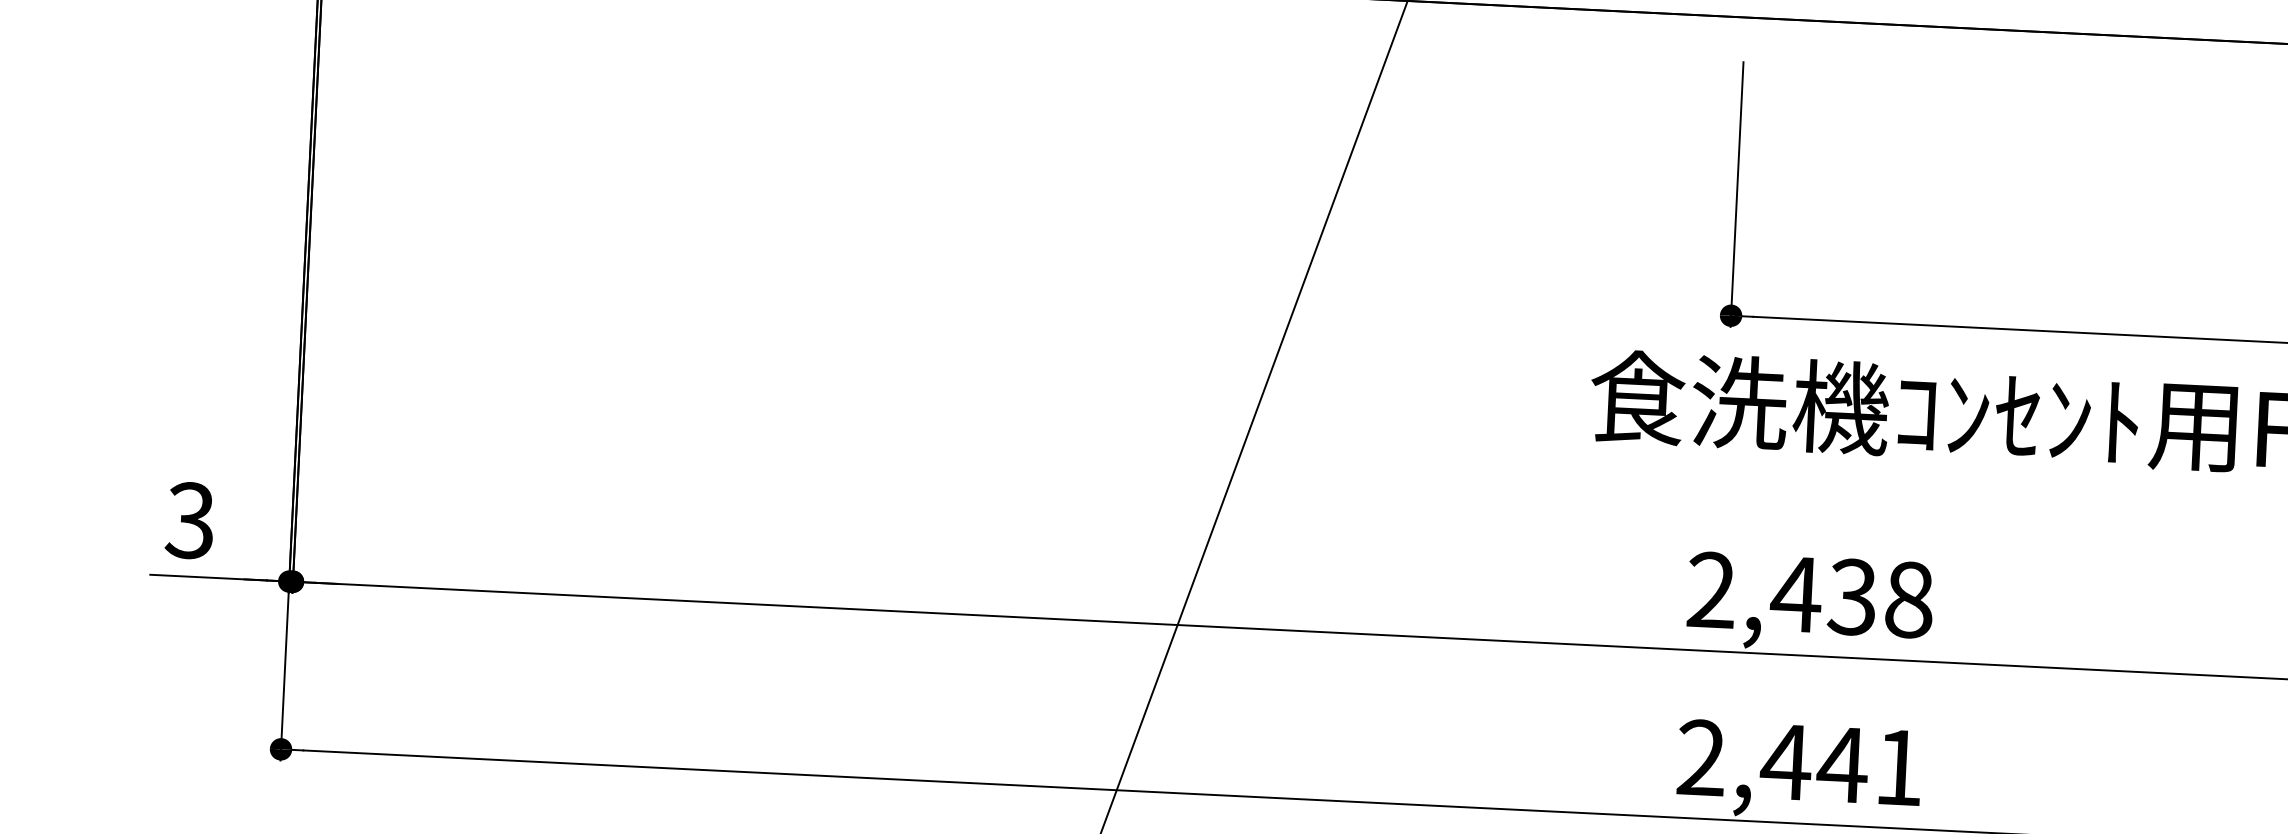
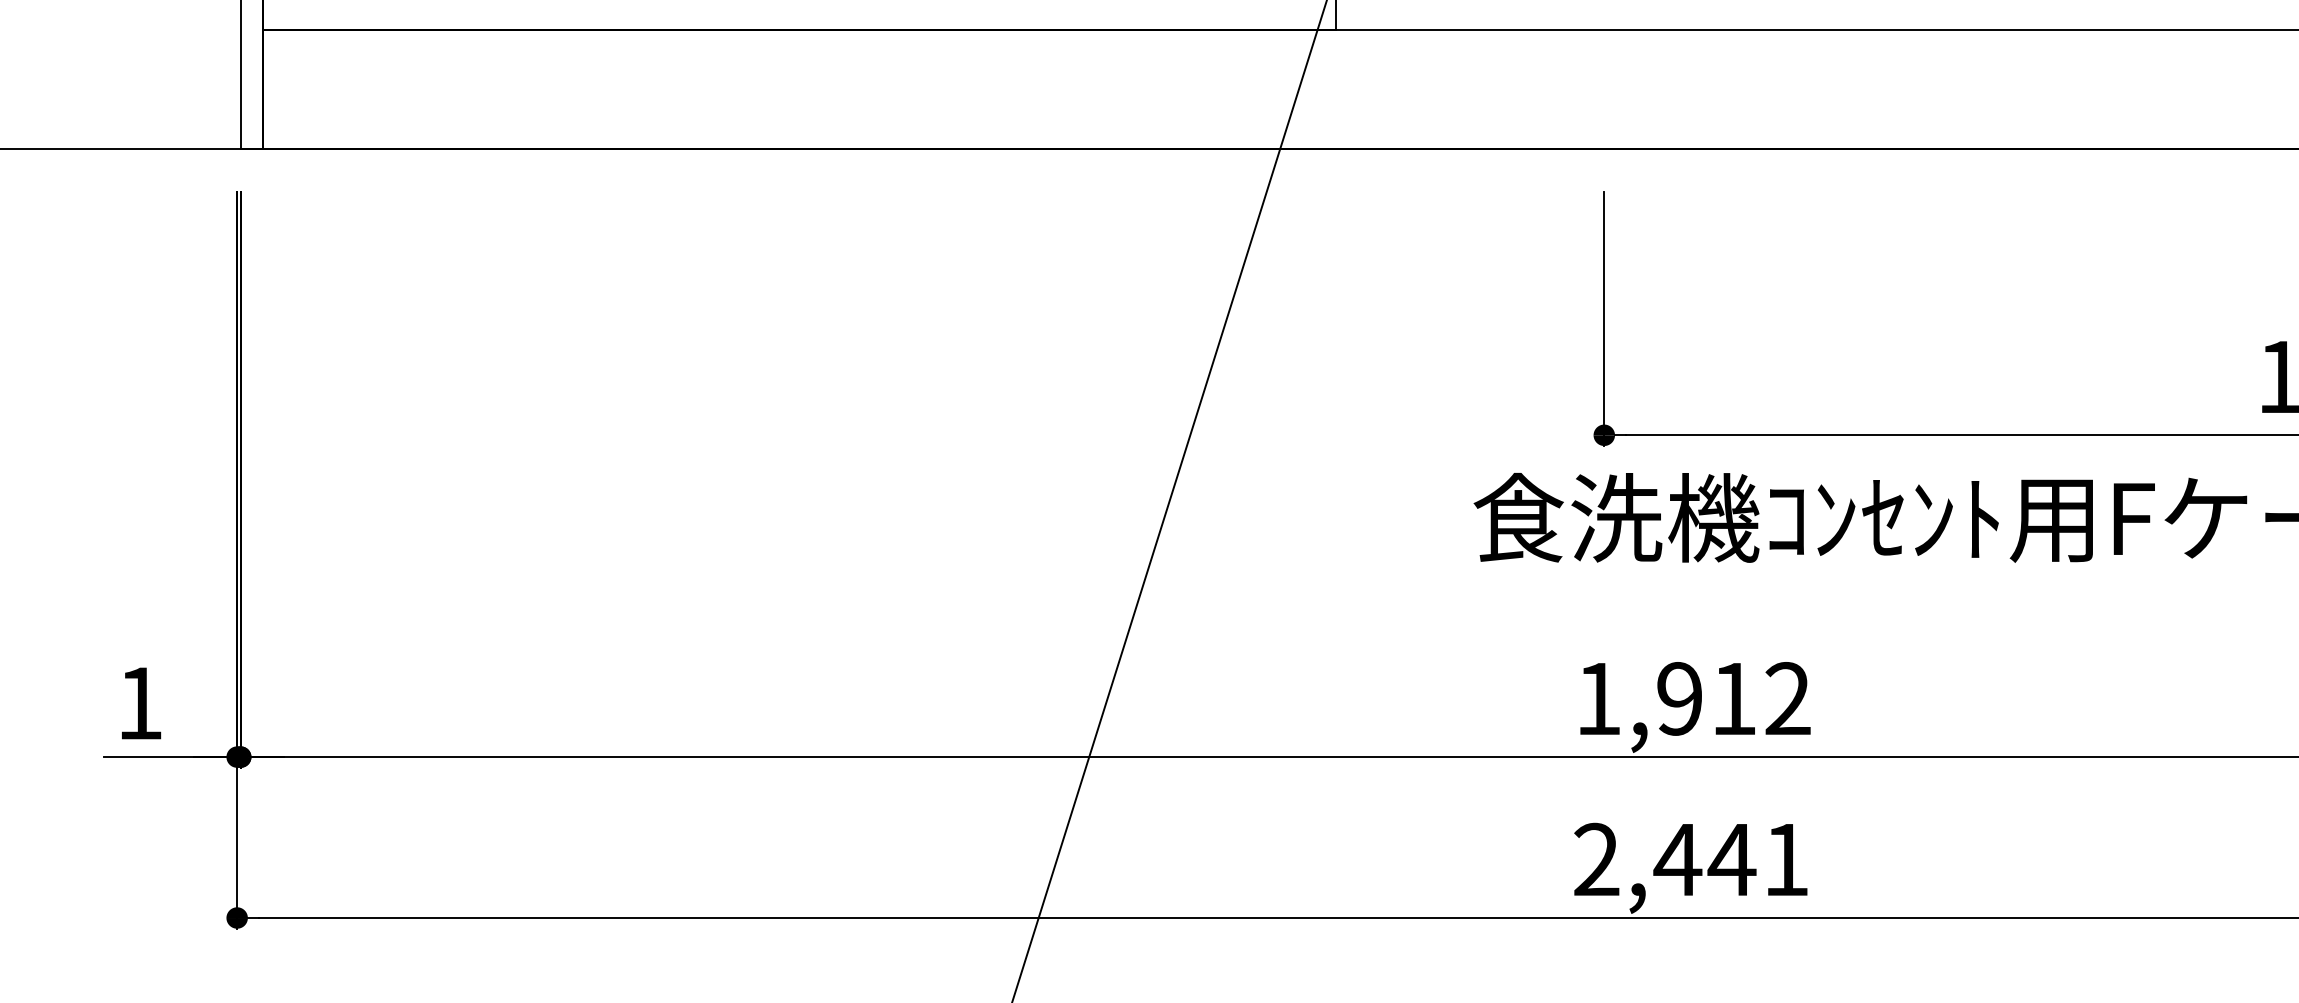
text: (189, 520) -> (138, 703), 3 -> 1
text: (1810, 594) -> (1693, 698), 2,438 -> 1,912

